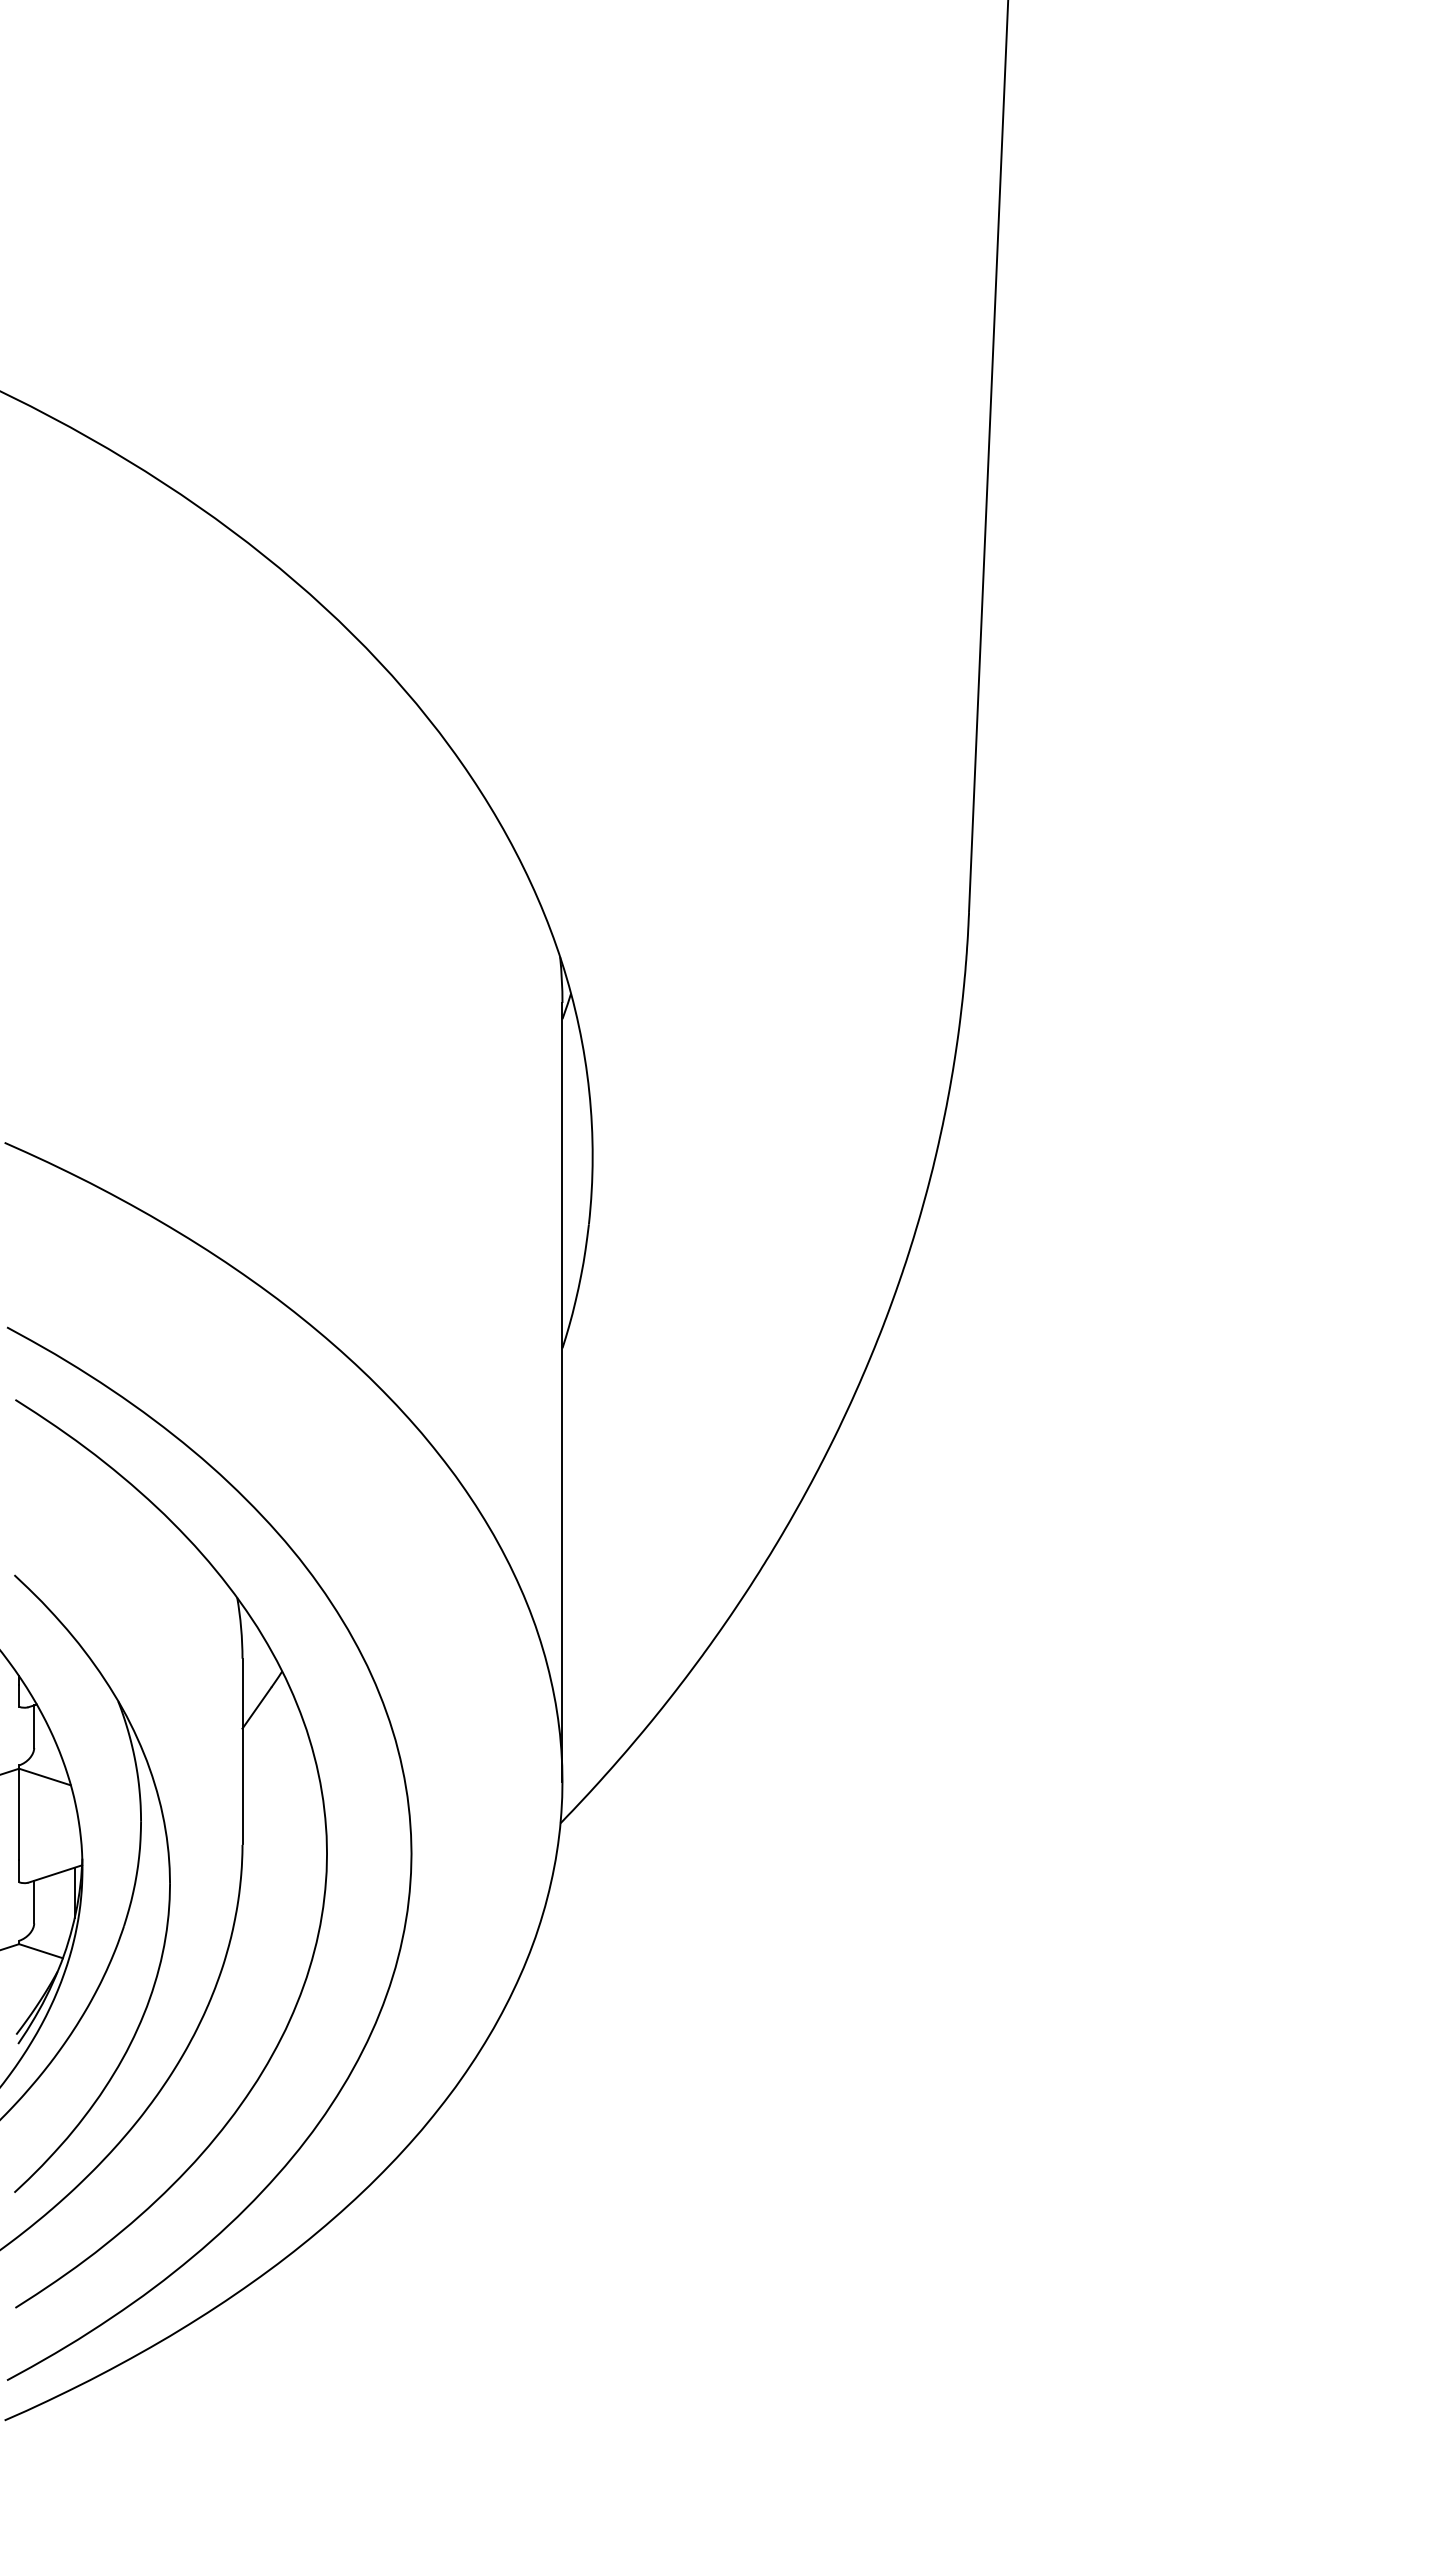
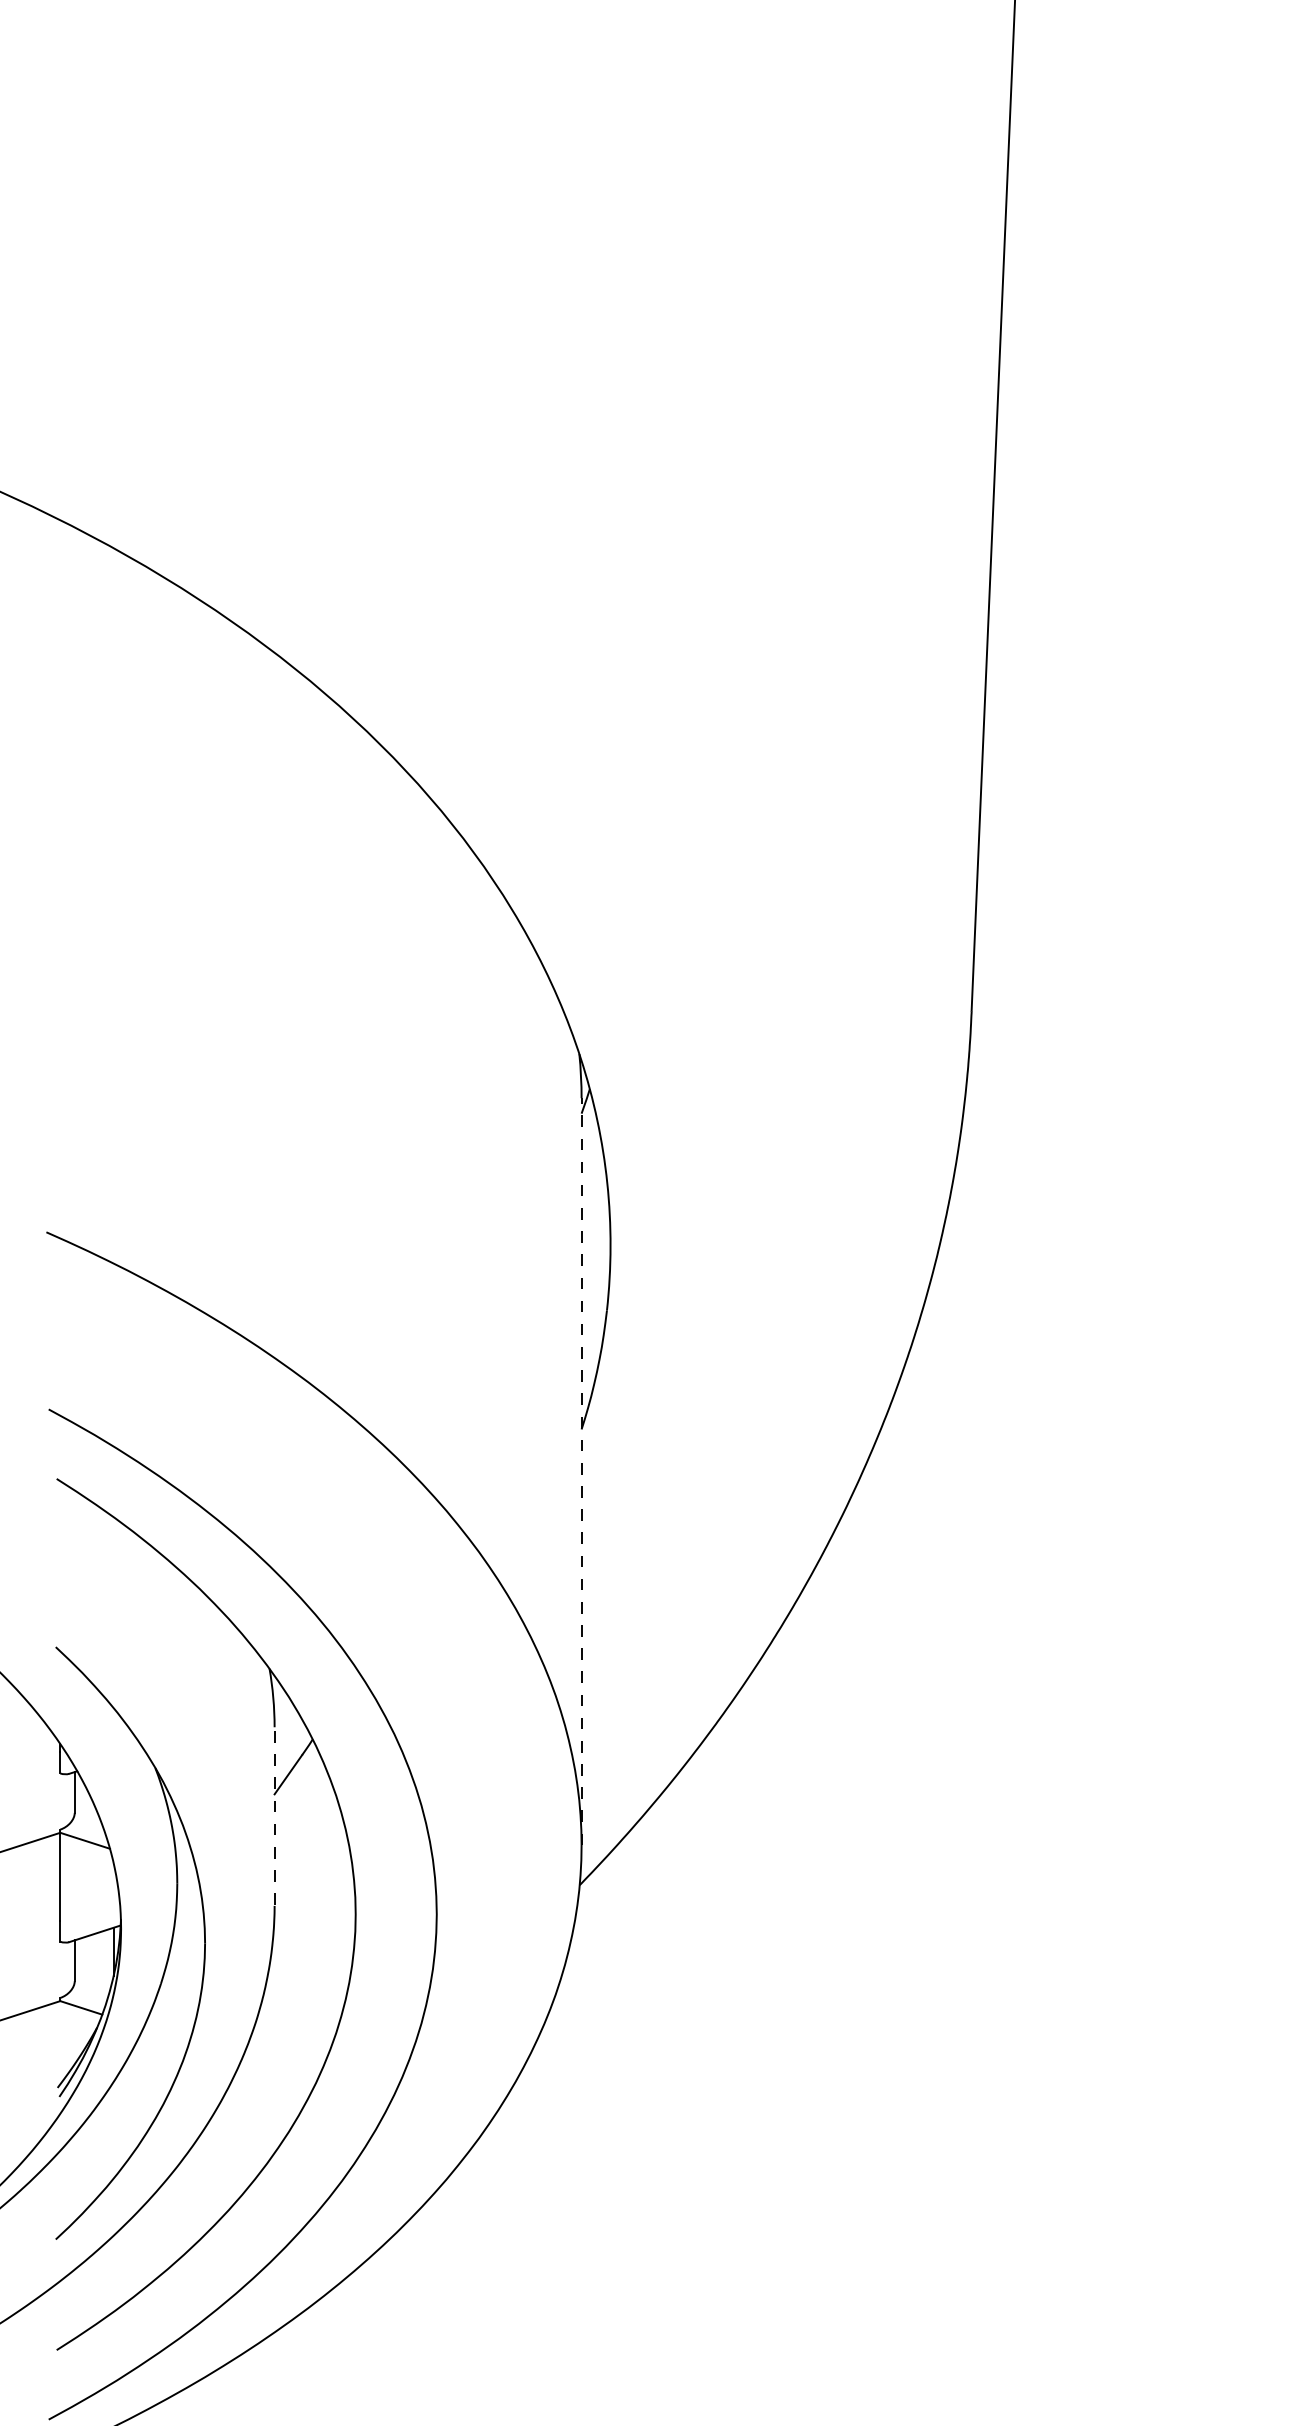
line: (562, 1391) -> (581, 1470), solid -> dashed
line: (242, 1751) -> (274, 1816), solid -> dashed

